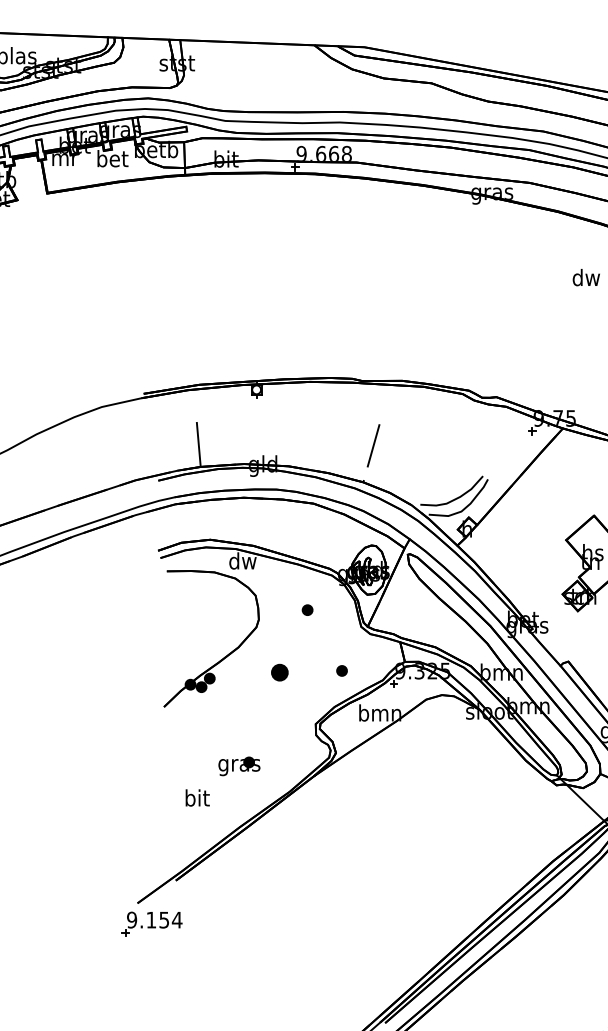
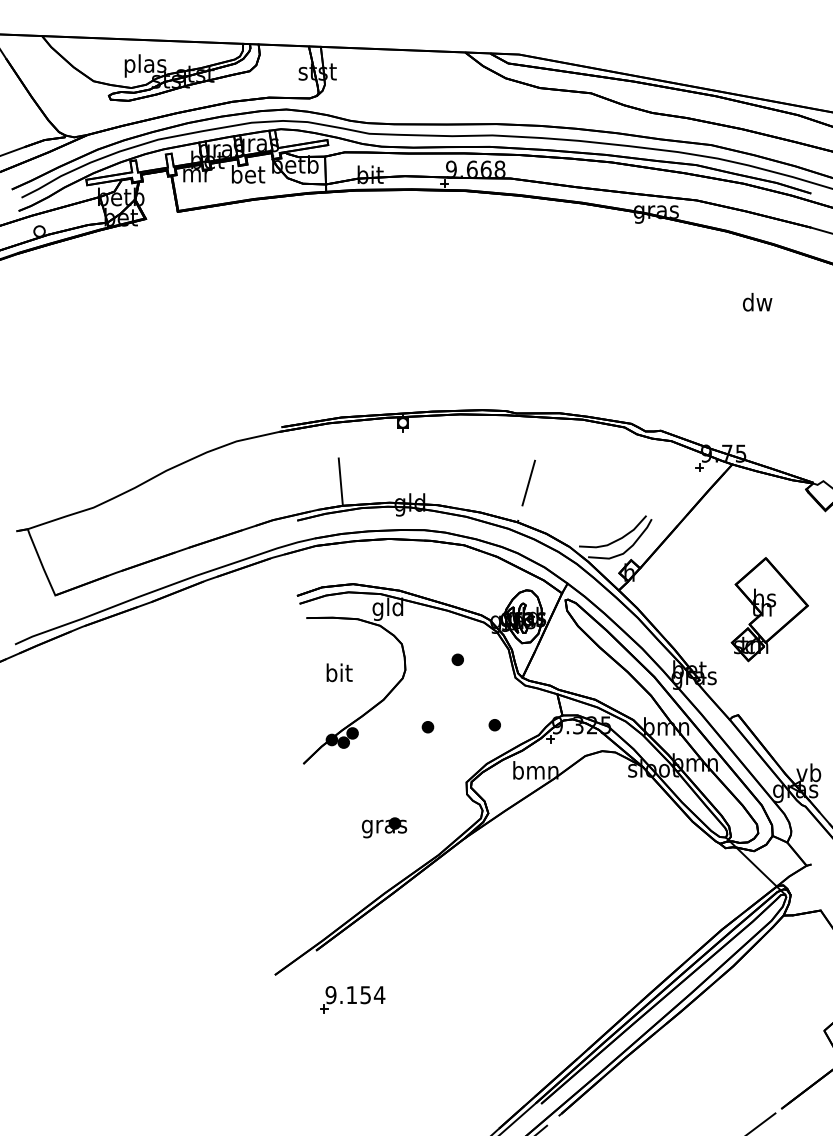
text: (242, 562) -> (387, 608), dw -> gld
part: (279, 673) -> (427, 727), size x0.62
text: (197, 797) -> (339, 672), moved
part: (152, 924) -> (352, 999), moved

